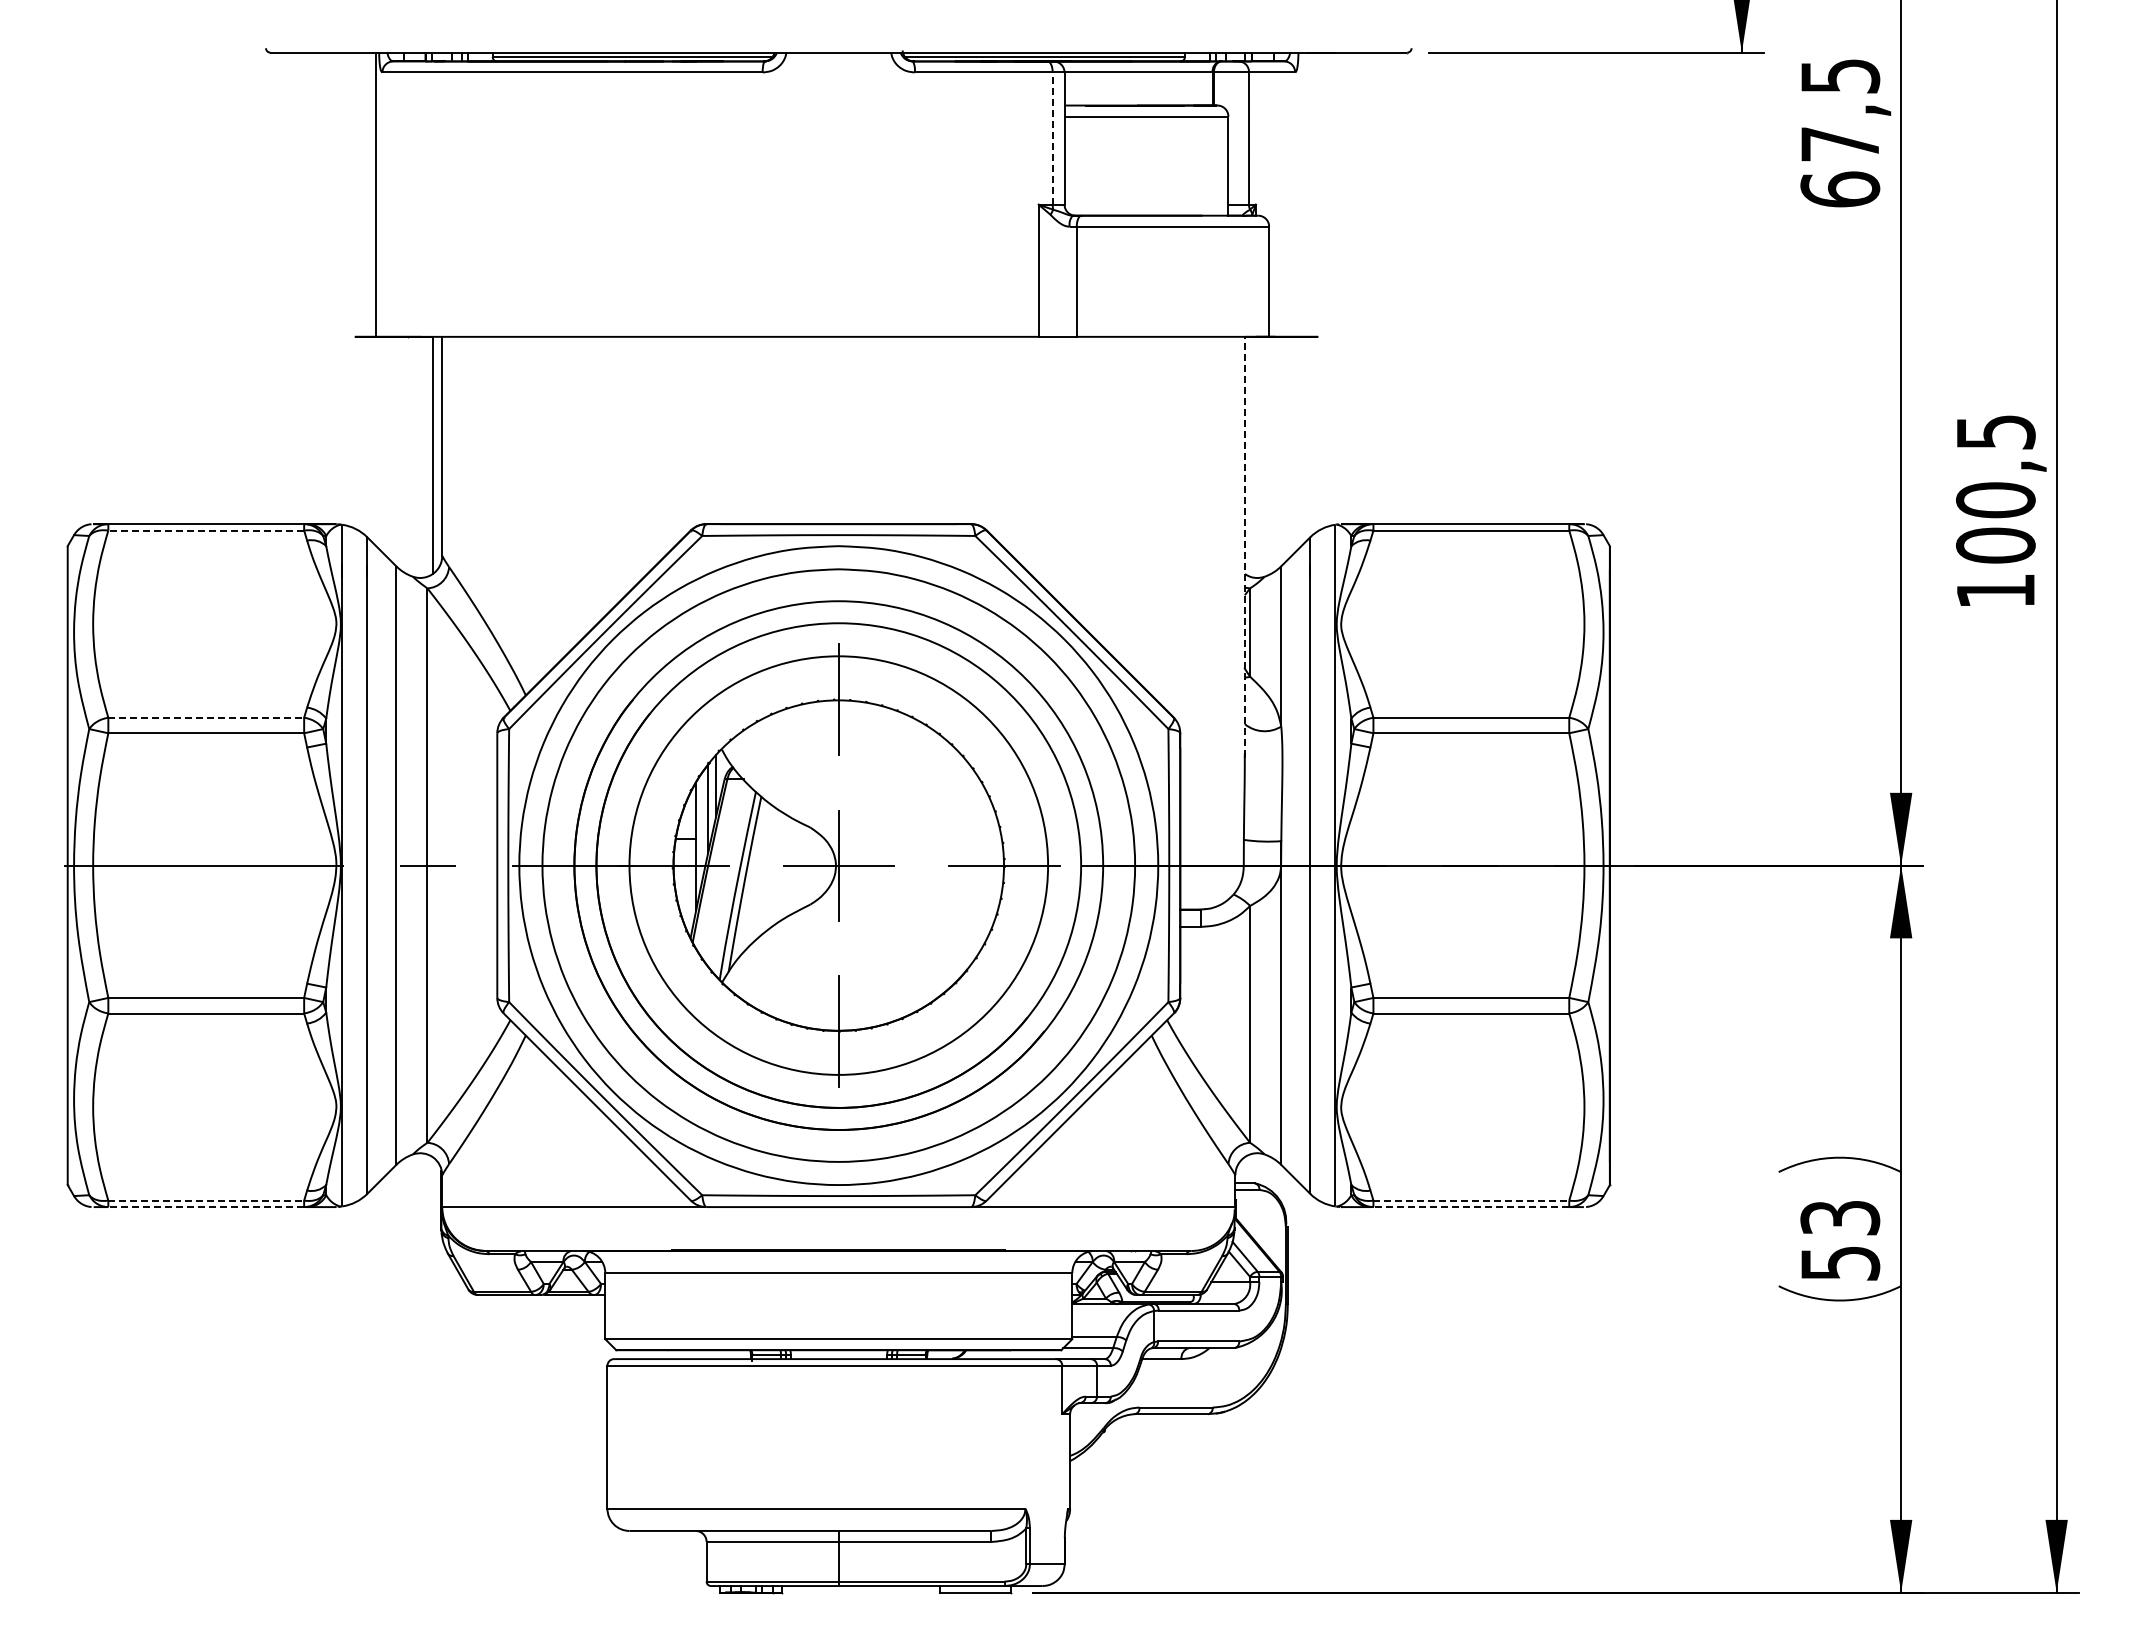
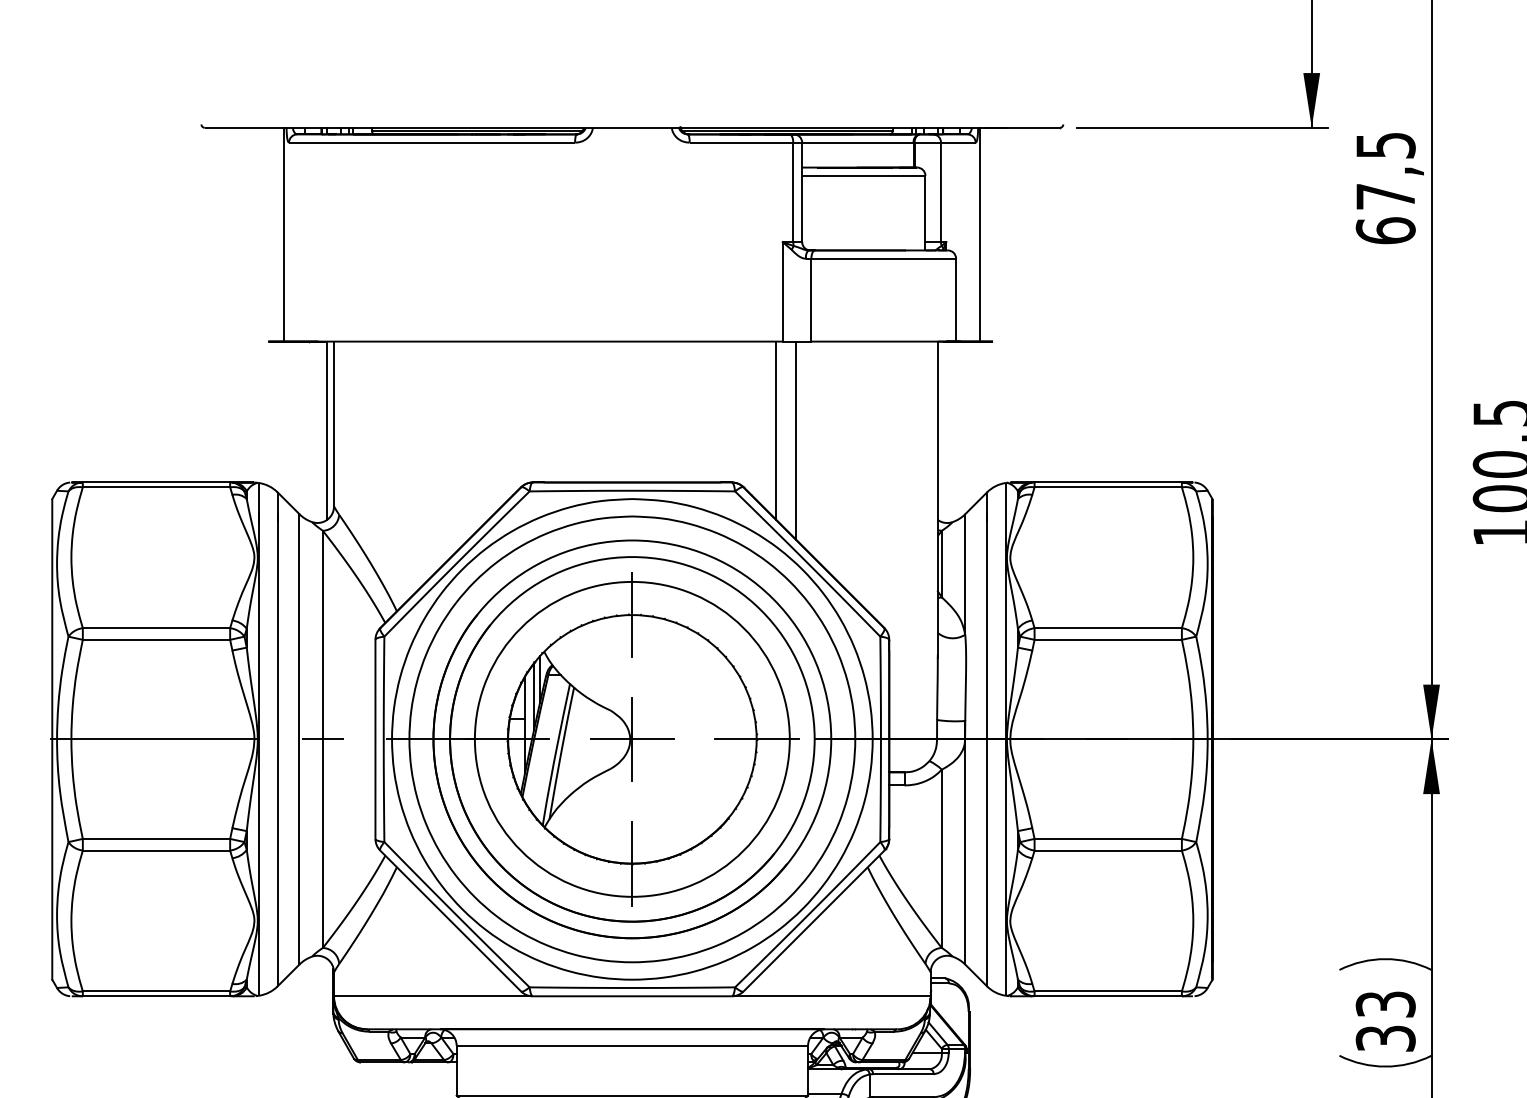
line: (1052, 138) -> (793, 192), dashed -> solid
line: (1301, 194) -> (980, 234), added
line: (1030, 454) -> (776, 430), added
line: (1056, 468) -> (796, 440), added
line: (206, 530) -> (156, 487), dashed -> solid
line: (1244, 546) -> (937, 499), dashed -> solid
line: (206, 717) -> (156, 627), dashed -> solid
line: (206, 1200) -> (156, 991), dashed -> solid
line: (1471, 1200) -> (1108, 991), dashed -> solid
line: (206, 1207) -> (156, 996), dashed -> solid
line: (1471, 1207) -> (1108, 996), dashed -> solid
text: (1839, 1263) -> (1385, 1038), 53 -> 33

